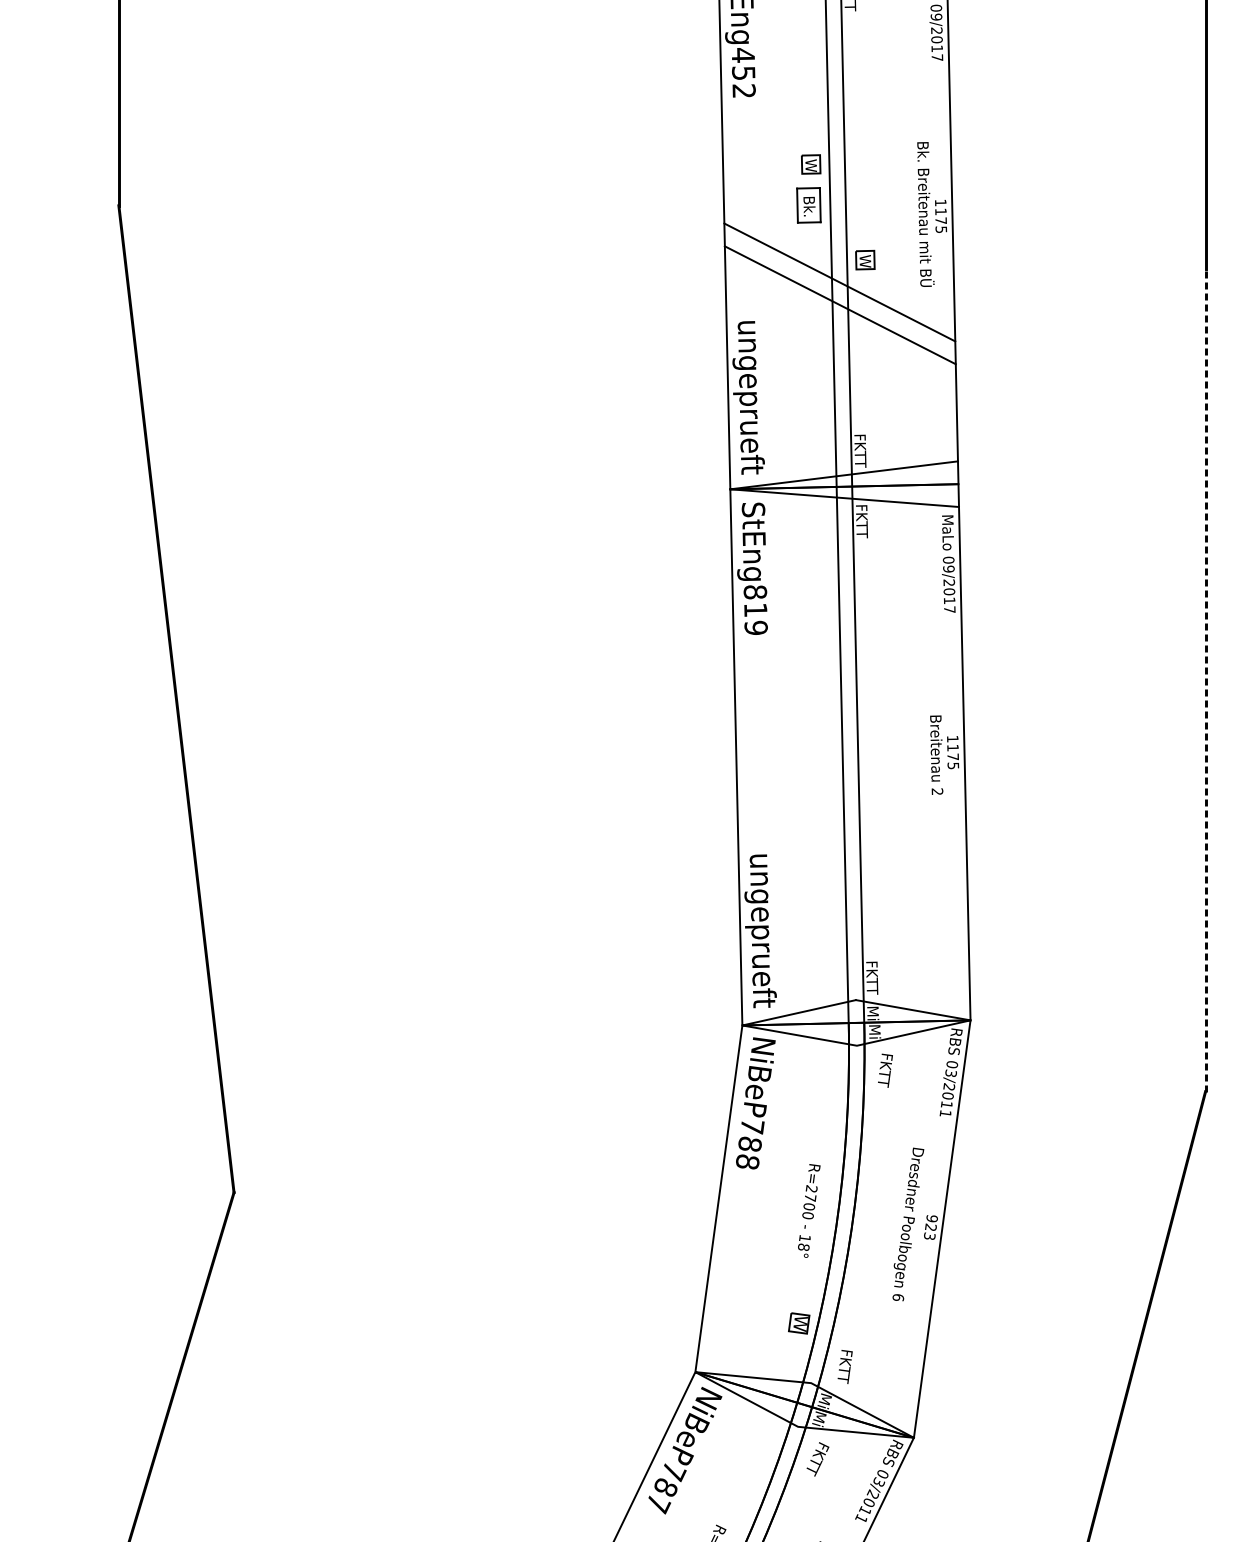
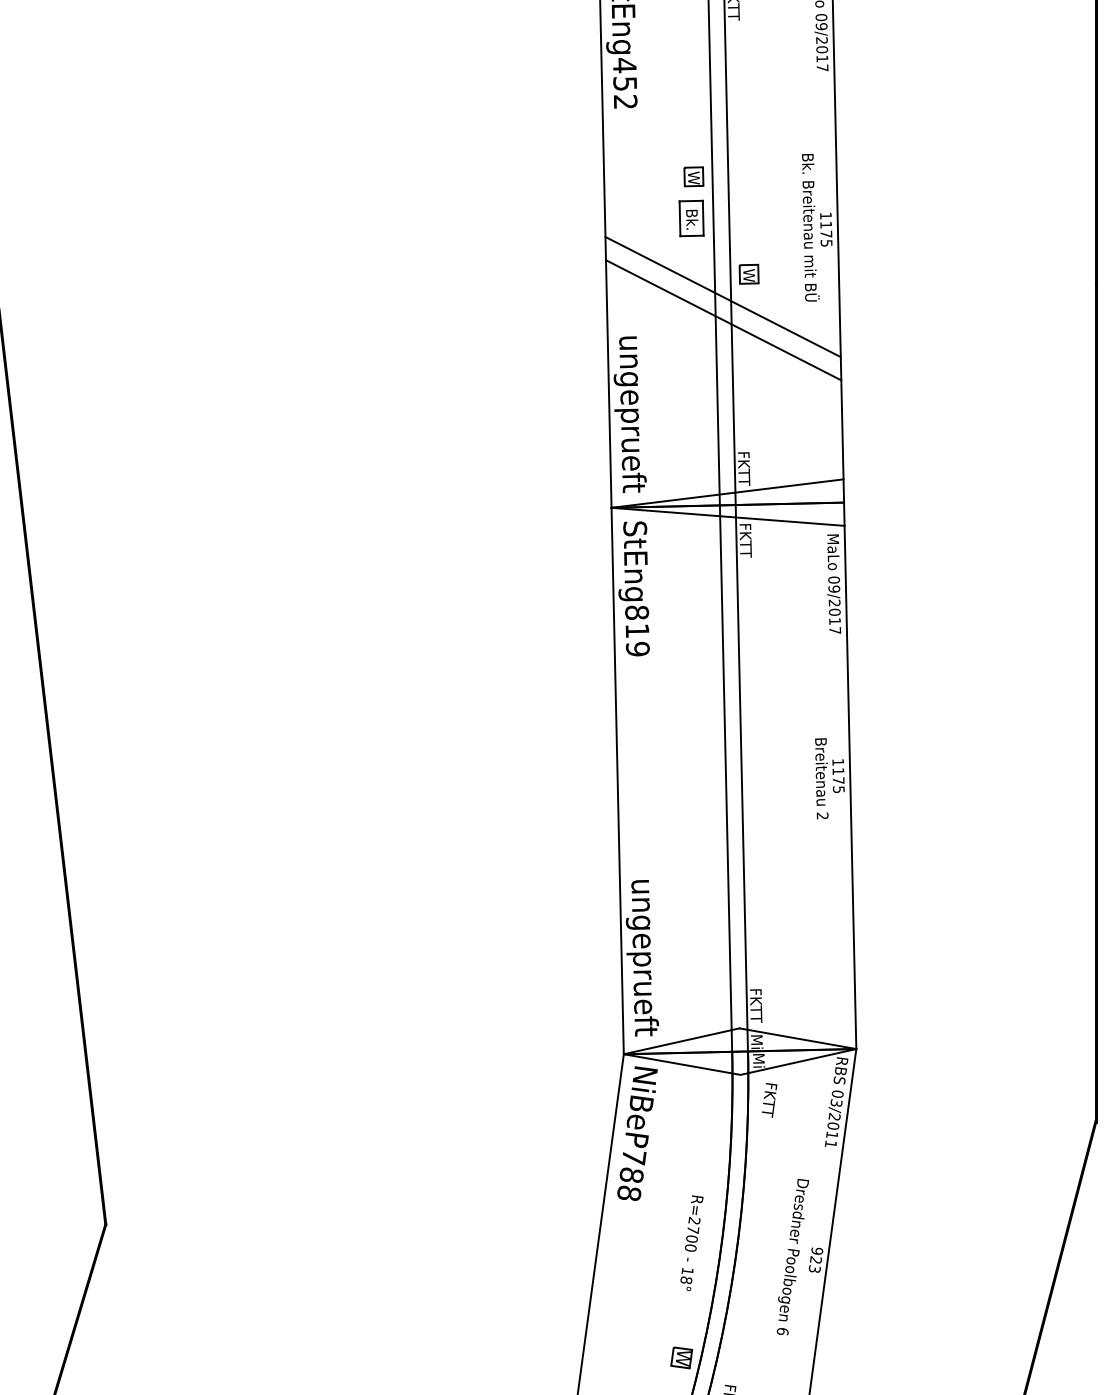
line: (1205, 680) -> (1095, 702), dashed -> solid

